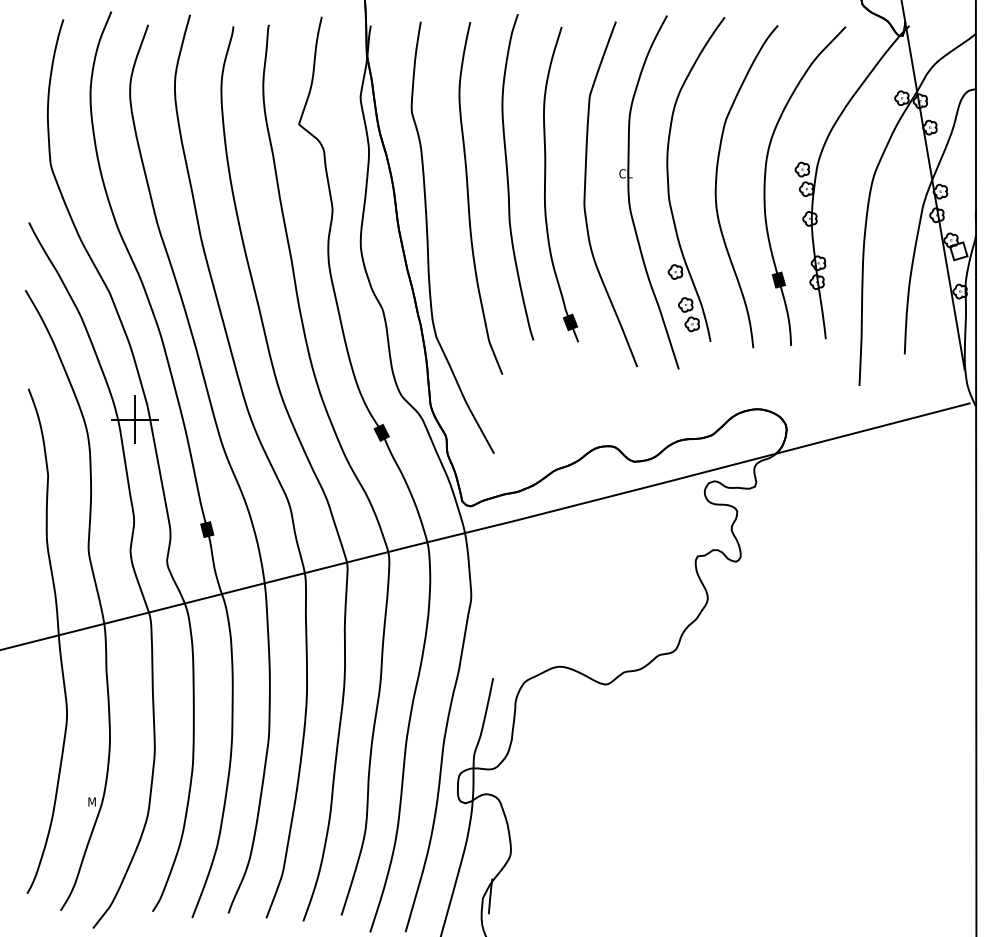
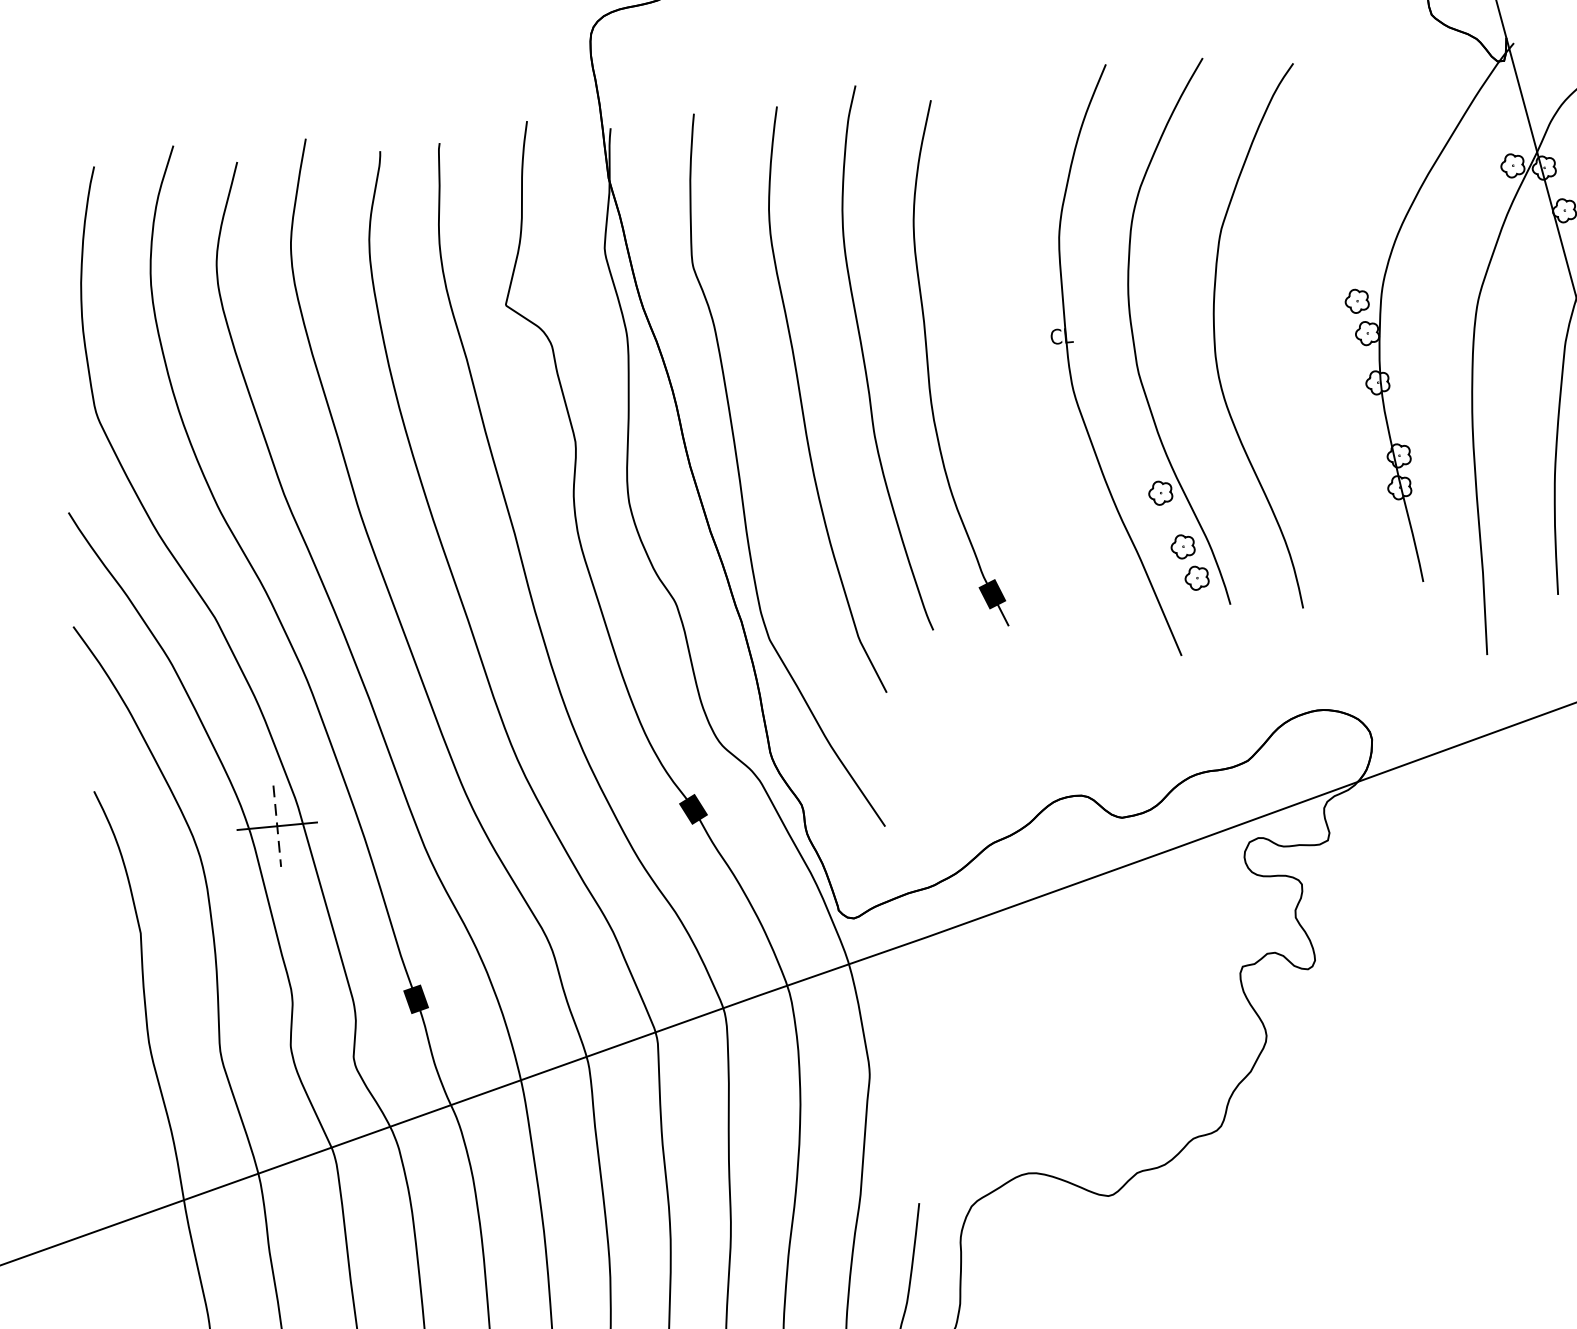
part: (765, 185) -> (1297, 333), removed
curve: (585, 194) -> (997, 377), removed
line: (134, 420) -> (276, 827), solid -> dashed

